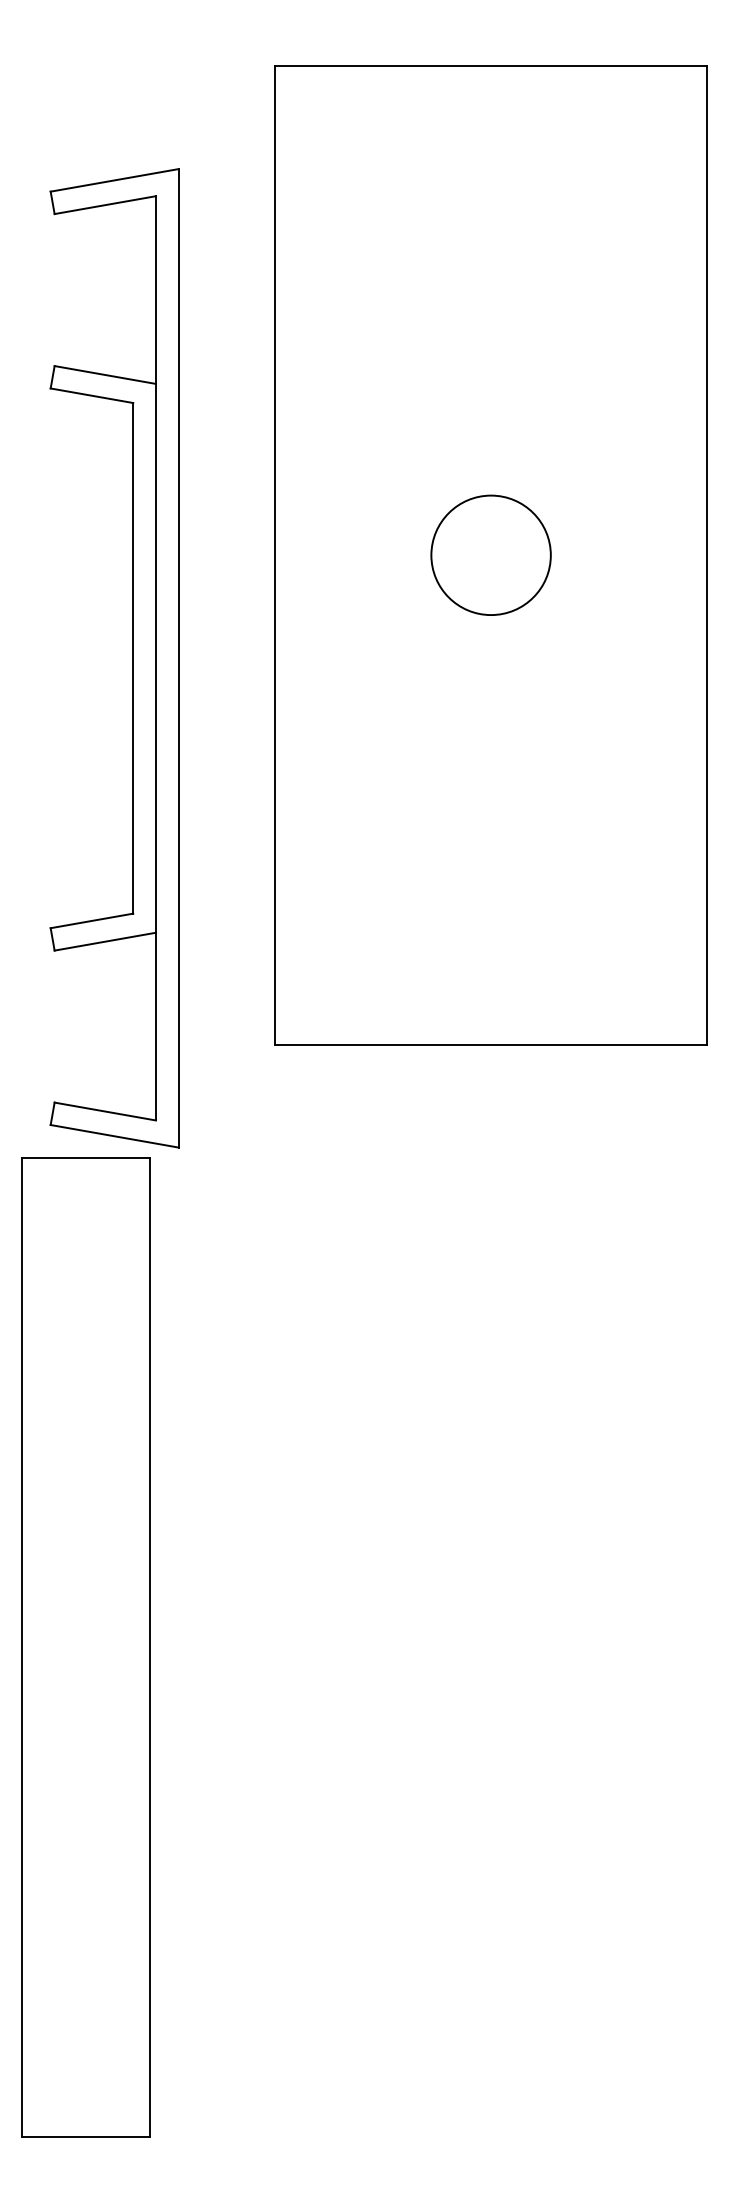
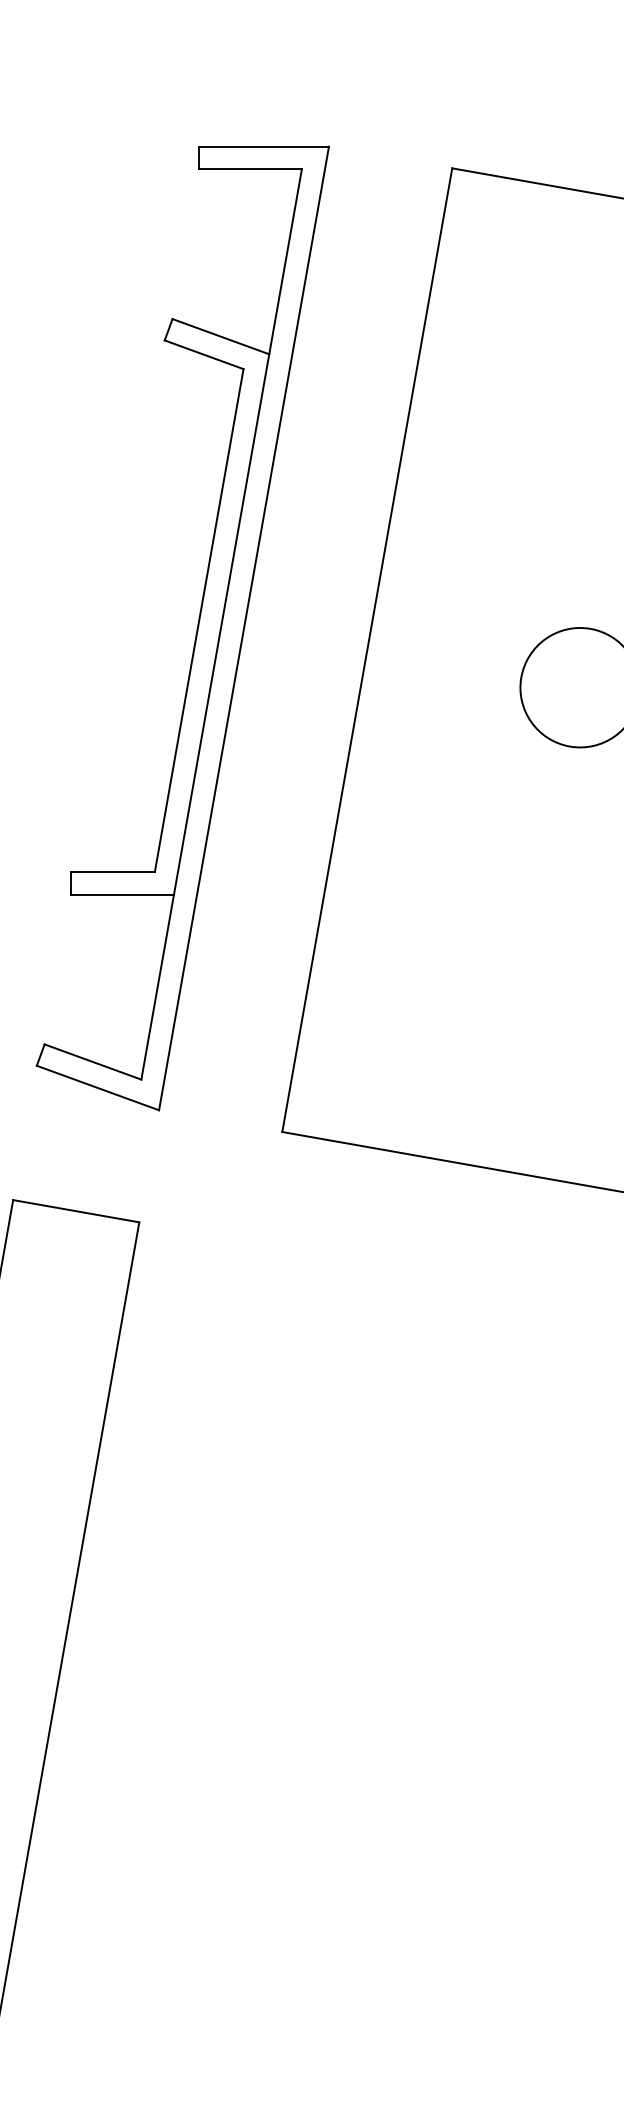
part: (132, 658) -> (198, 620), moved

